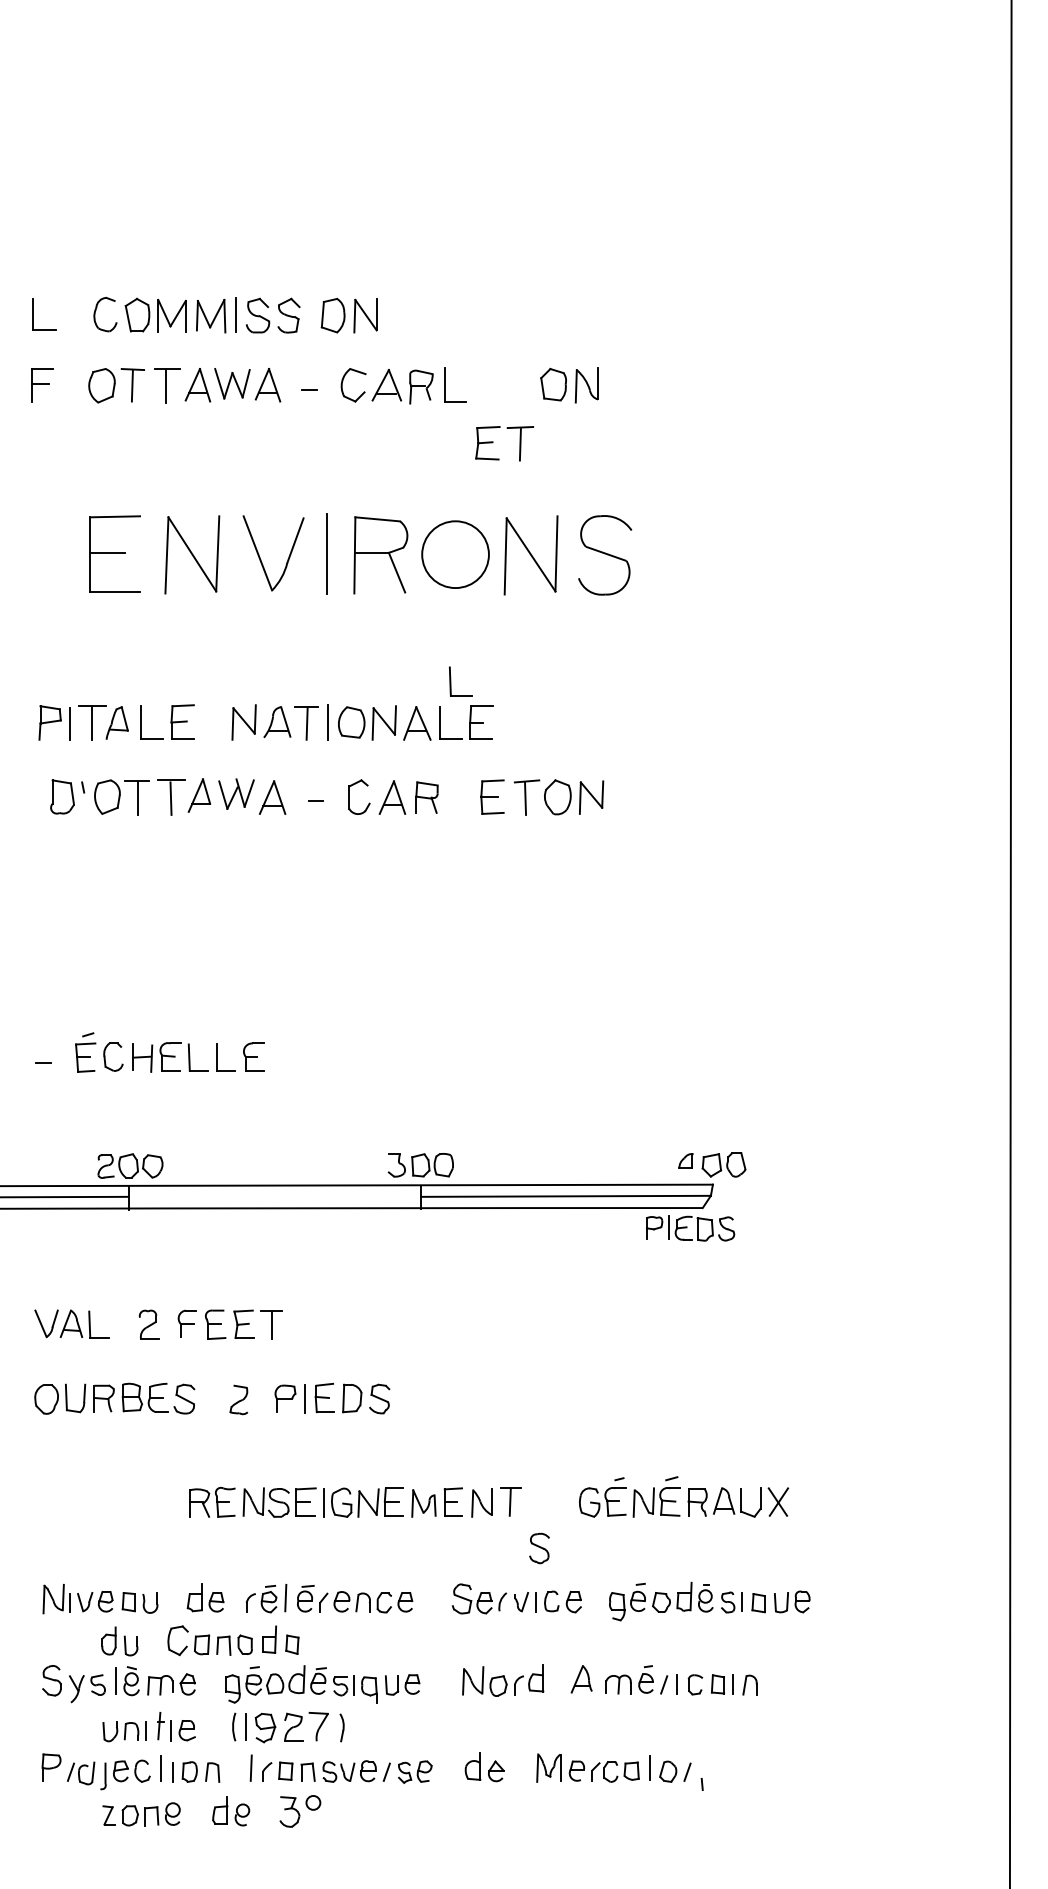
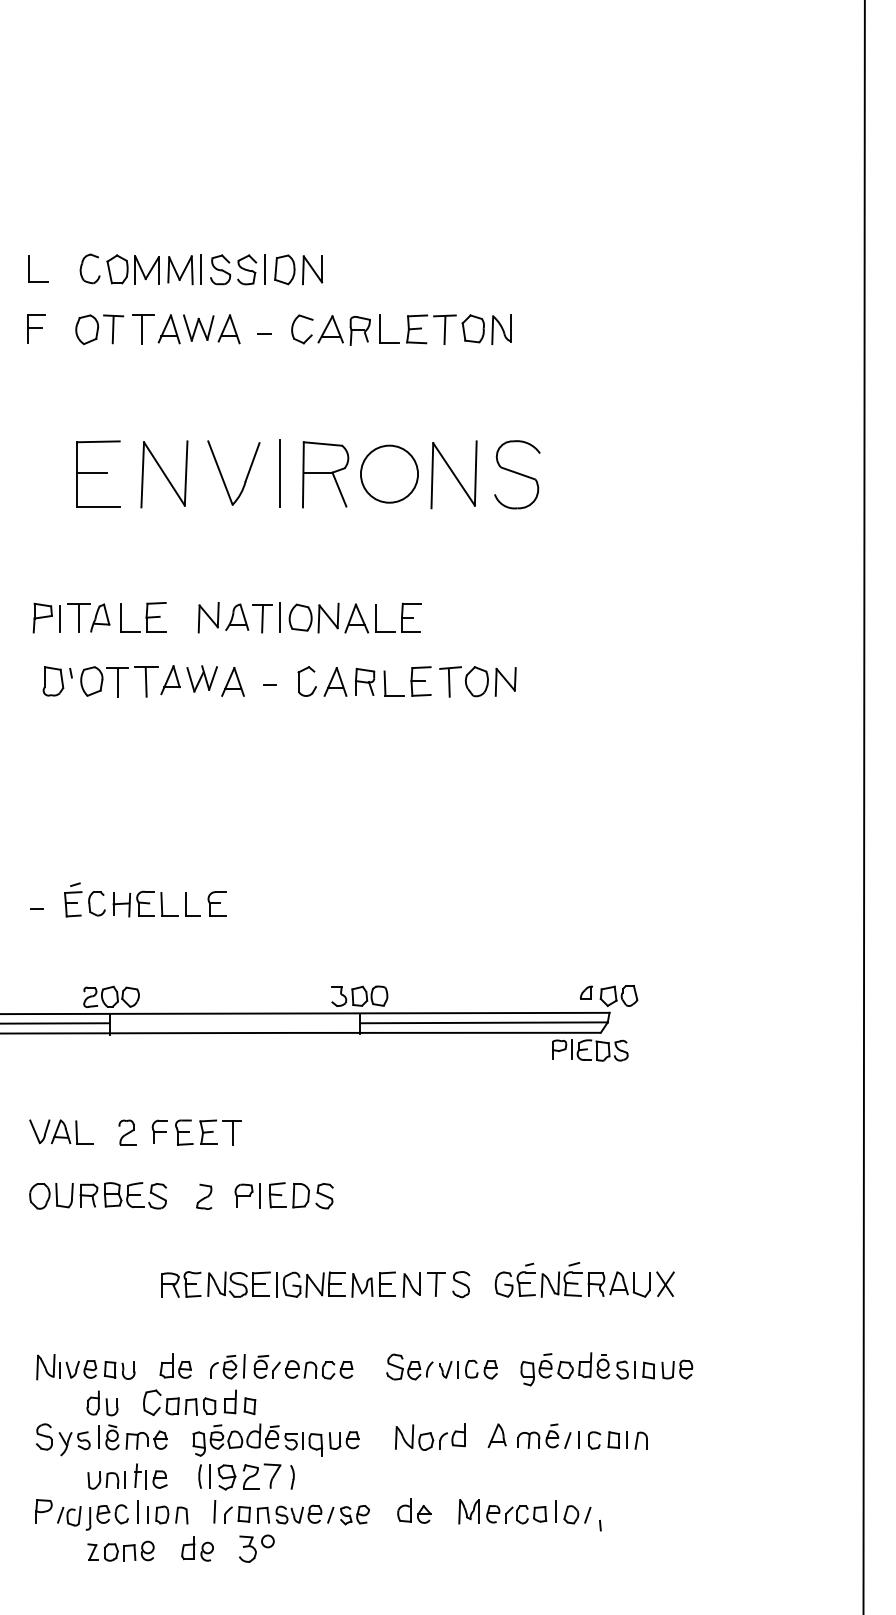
line: (309, 314) -> (264, 268), added
part: (493, 442) -> (421, 328), moved
part: (451, 681) -> (386, 683), moved
part: (539, 1548) -> (461, 1284), moved

